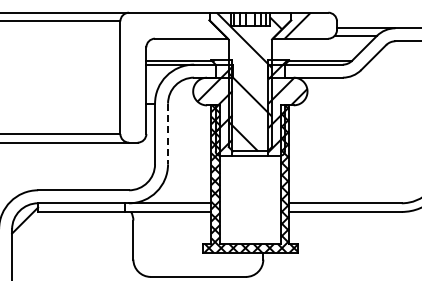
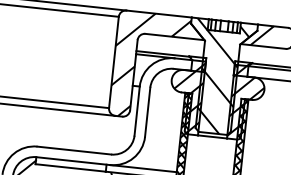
hatch: (164, 77) -> (149, 66), added
line: (168, 134) -> (148, 112), dashed -> solid

